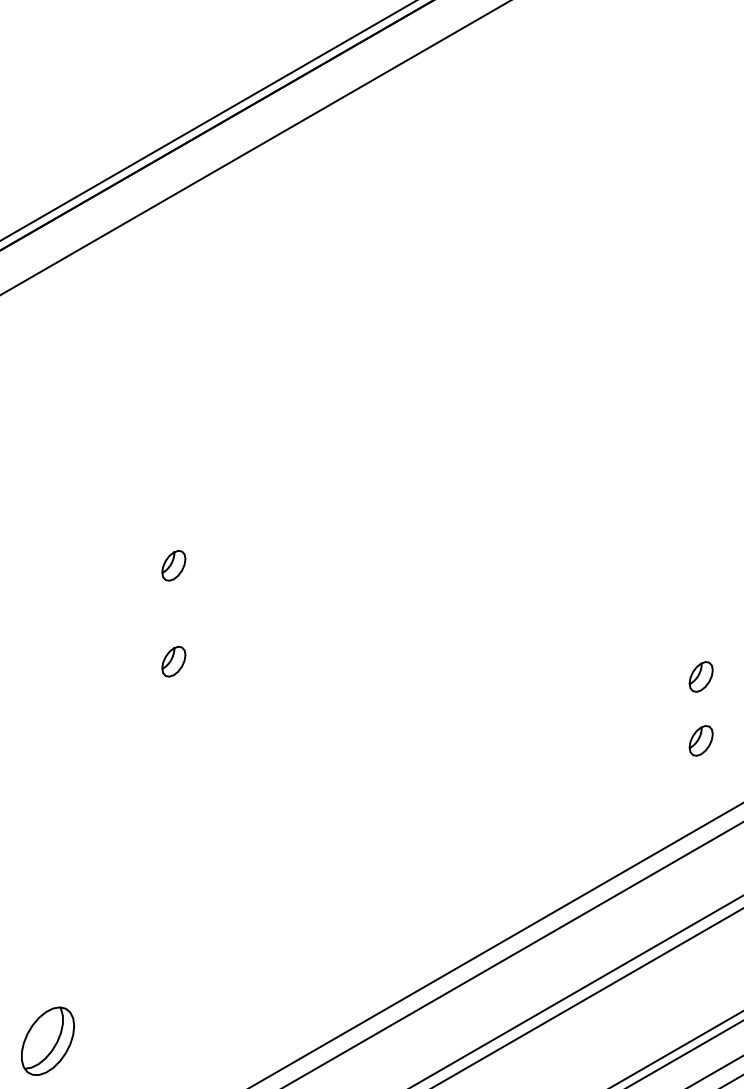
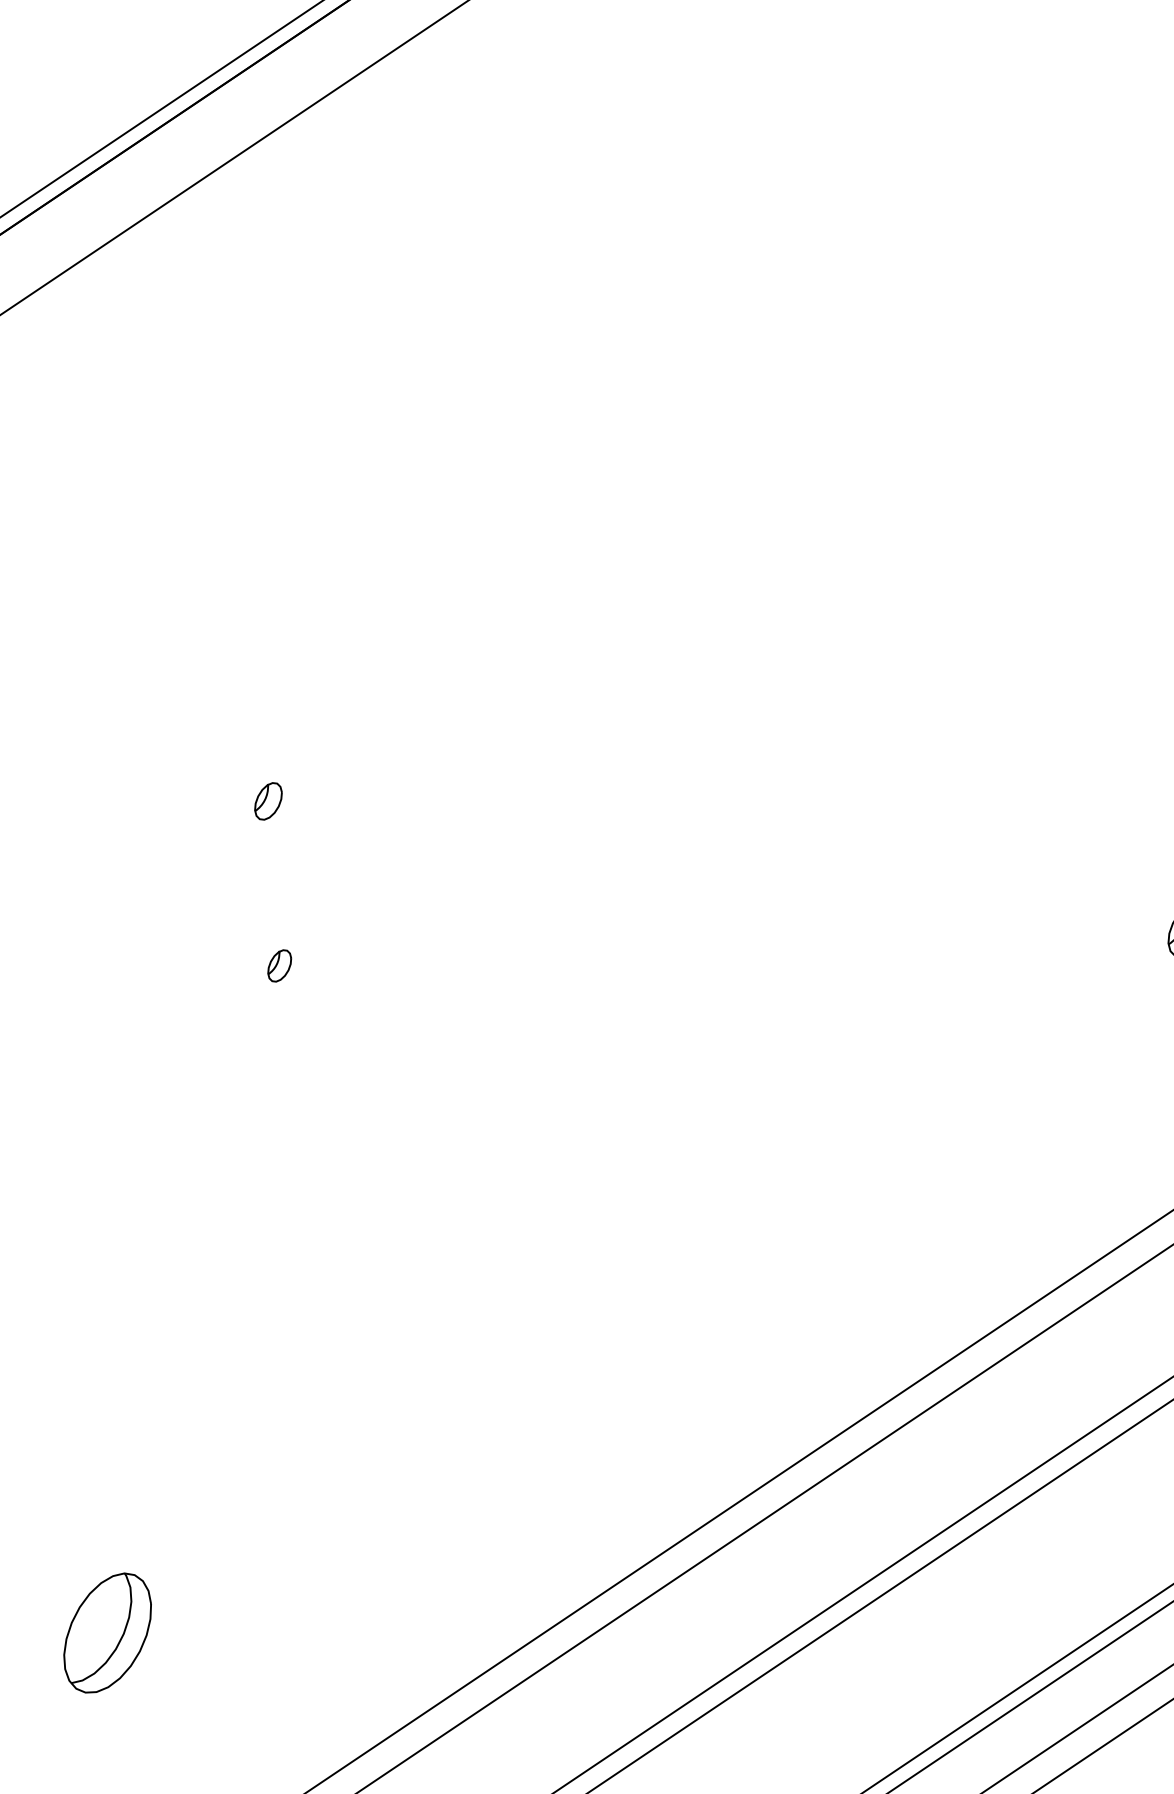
part: (173, 565) -> (267, 800), size x0.7
part: (173, 661) -> (278, 965), size x0.6

